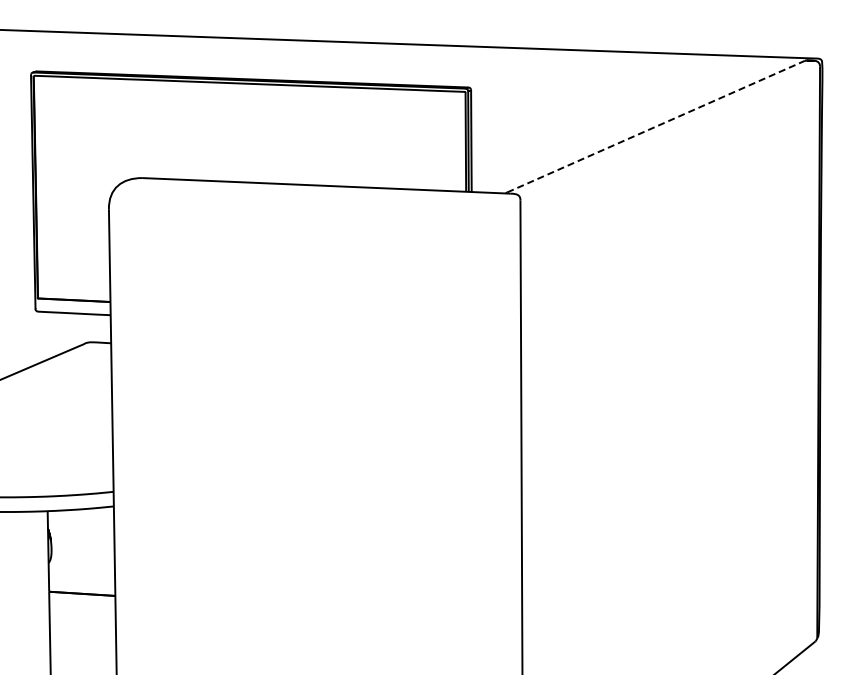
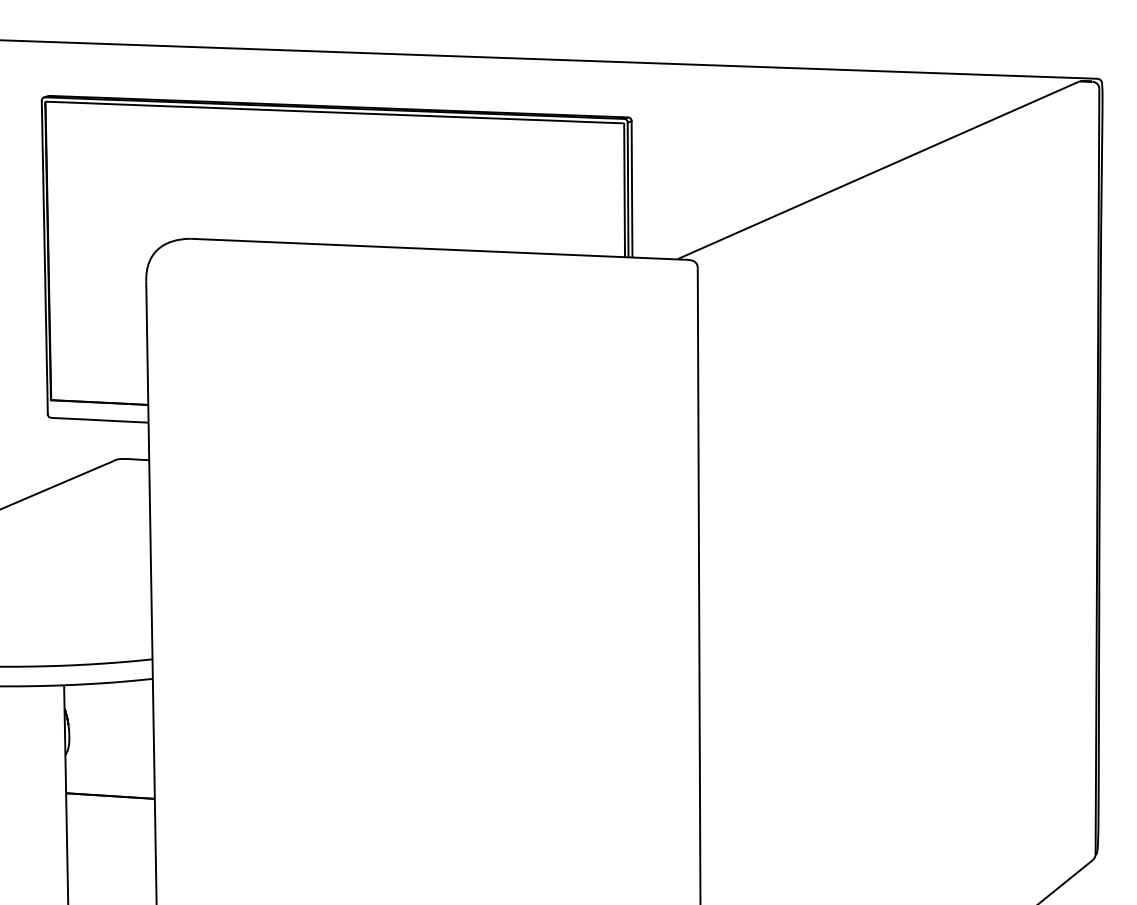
line: (656, 126) -> (880, 169), dashed -> solid

